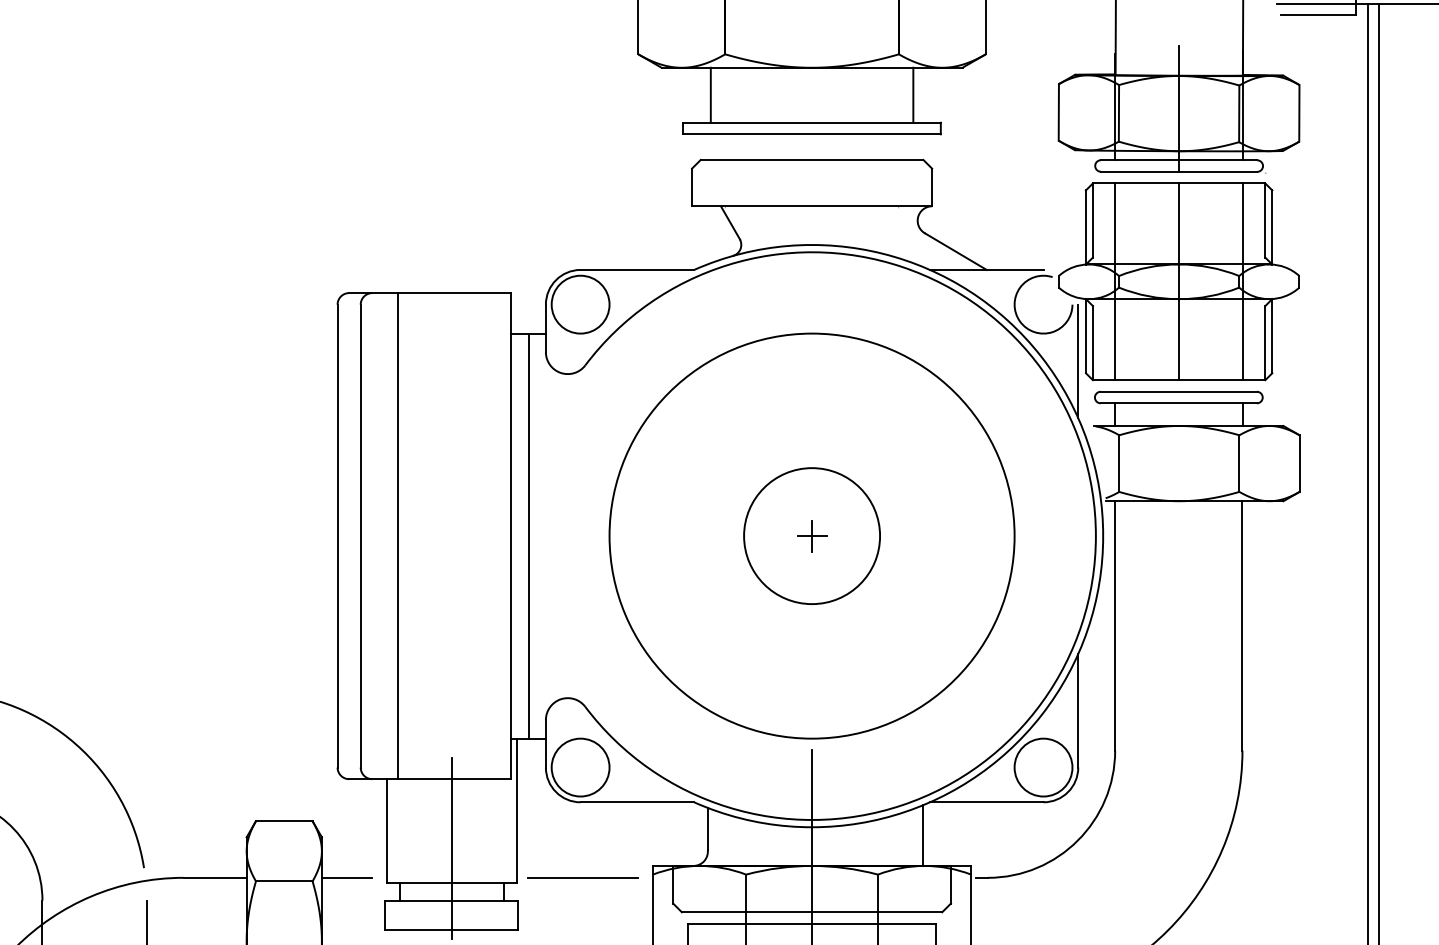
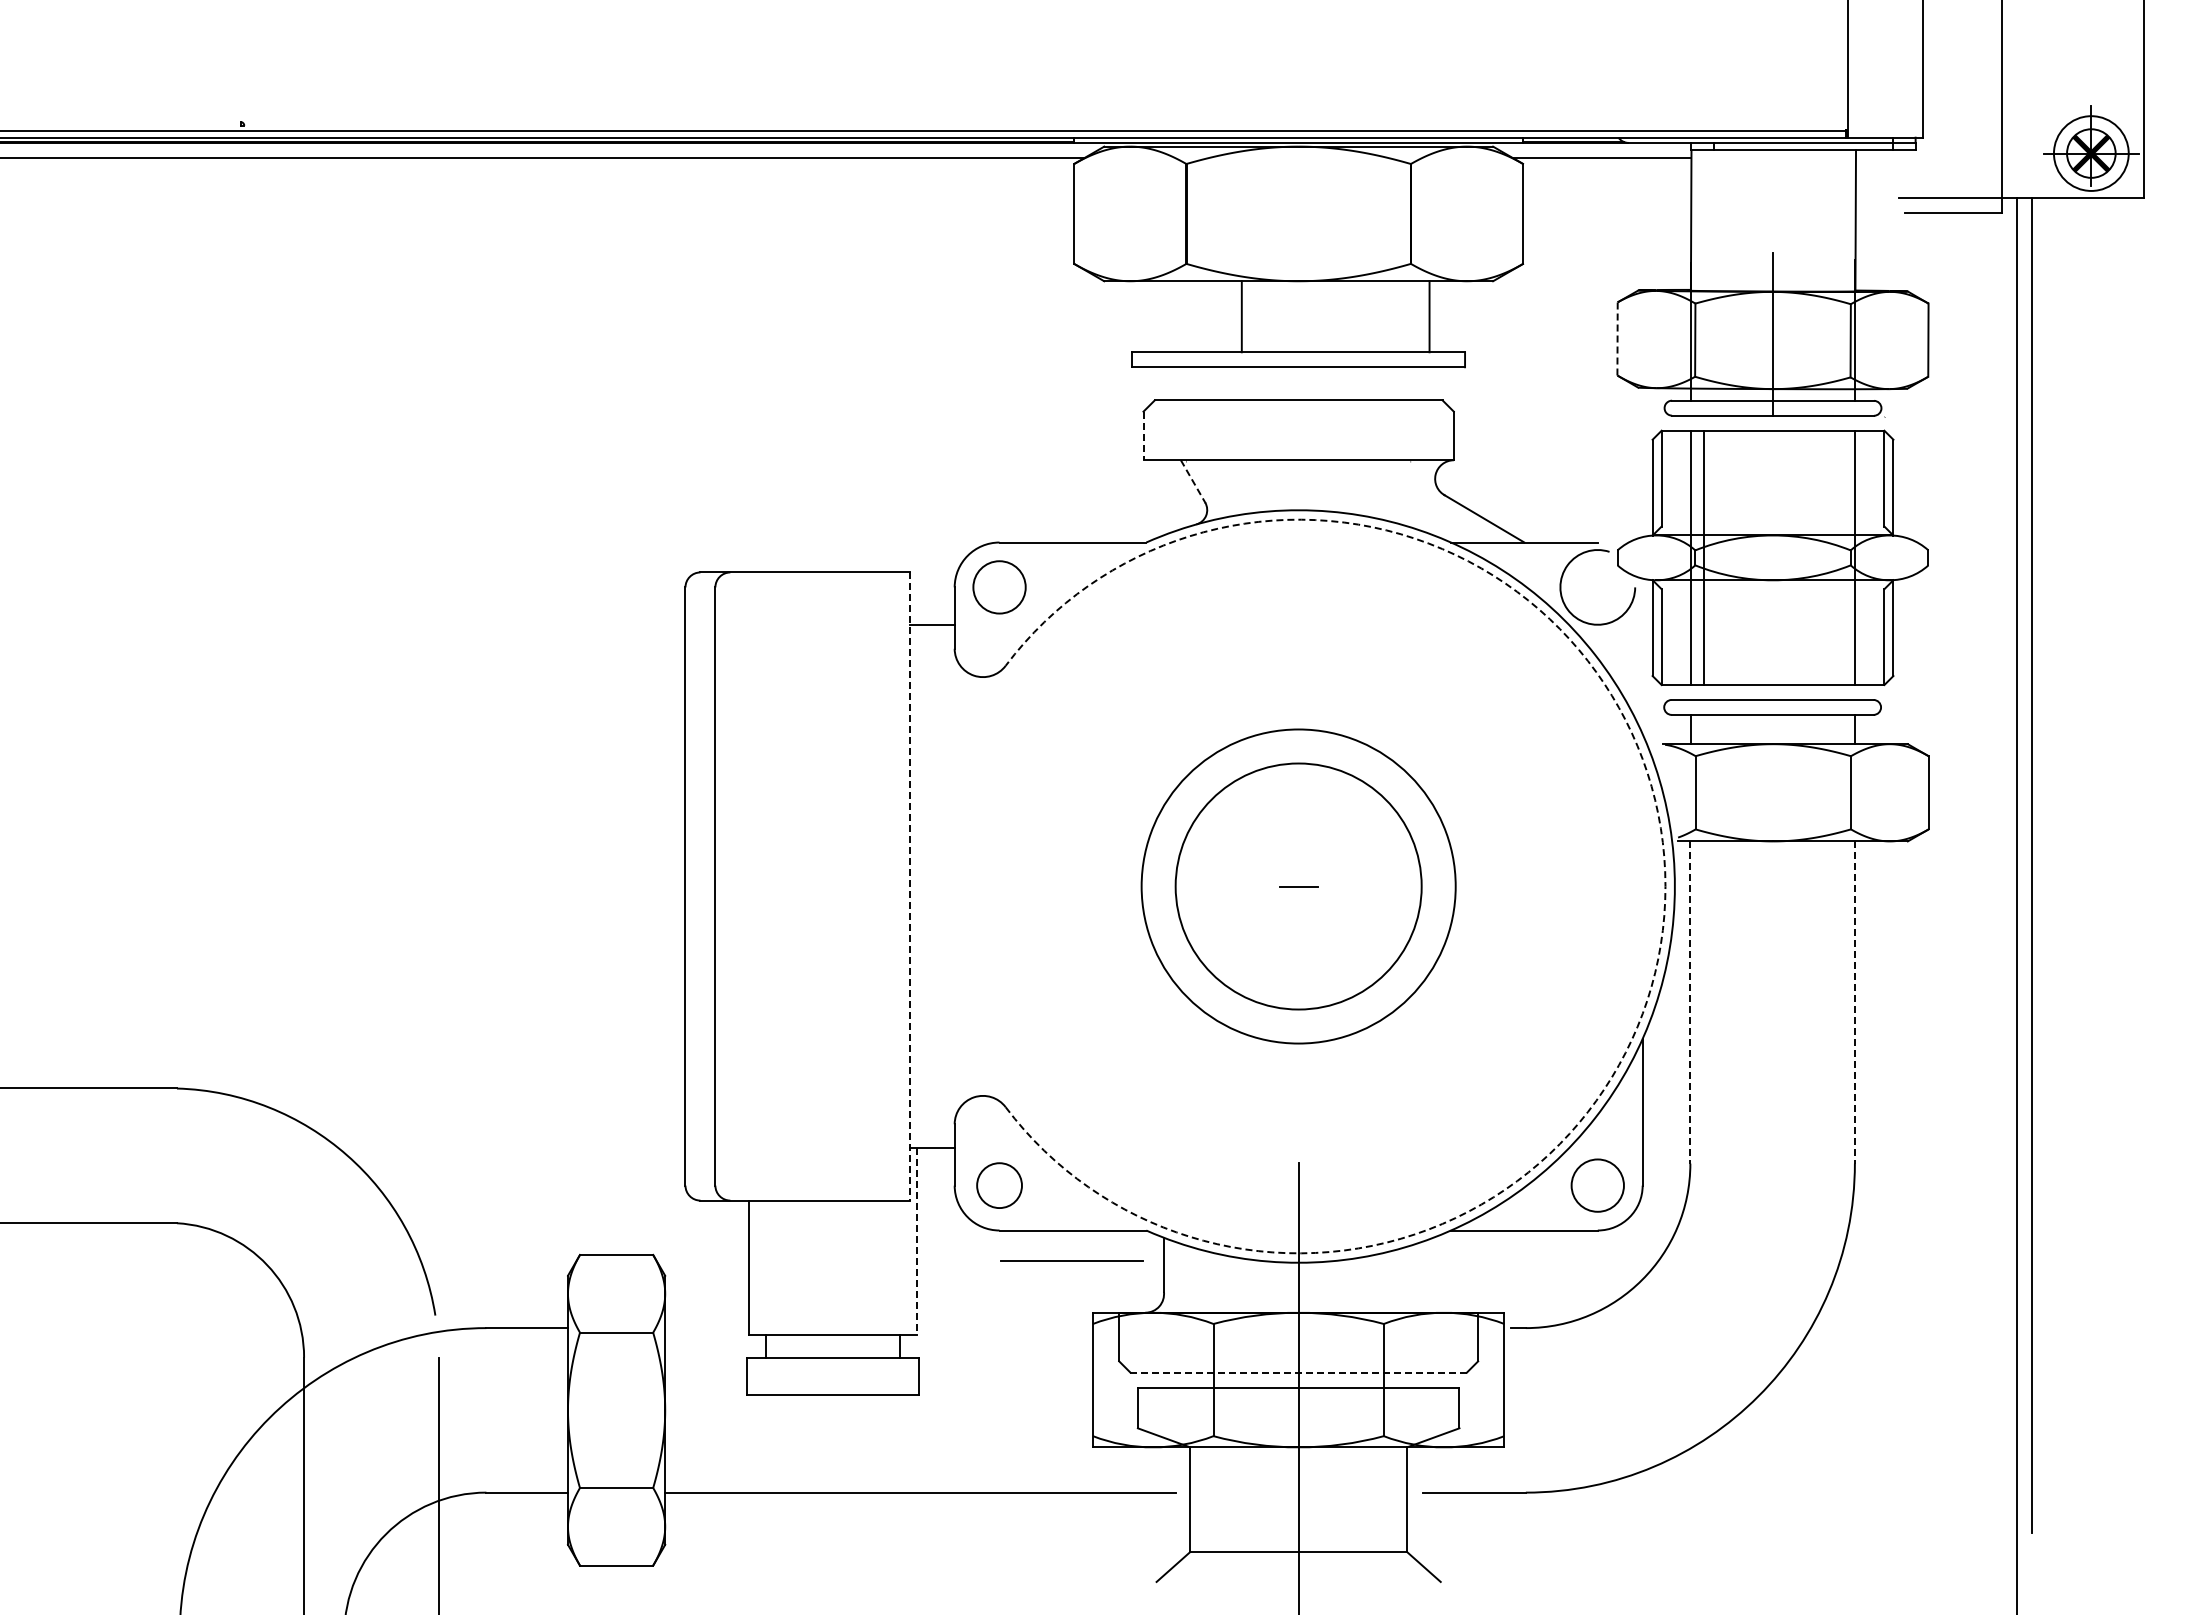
line: (710, 95) -> (1241, 316), moved
line: (1058, 112) -> (1617, 338), solid -> dashed
line: (691, 187) -> (1143, 436), solid -> dashed
line: (730, 222) -> (1193, 481), solid -> dashed
line: (1179, 281) -> (1704, 557), moved
circle: (580, 304) -> (999, 587), size x0.7
line: (1078, 361) -> (1642, 660), removed
line: (398, 536) -> (764, 886), removed
line: (510, 536) -> (909, 887), solid -> dashed
line: (528, 536) -> (932, 886), removed
circle: (811, 536) -> (1298, 886), size x0.6
circle: (811, 536) -> (1298, 886), size x1.4
line: (811, 536) -> (1298, 886), removed
arc: (1095, 536) -> (1665, 886), solid -> dashed
line: (1115, 626) -> (1690, 1003), solid -> dashed
line: (1242, 626) -> (1854, 1003), solid -> dashed
circle: (580, 767) -> (999, 1185), size x0.6
circle: (1043, 767) -> (1597, 1185), size x0.7
line: (517, 811) -> (917, 1242), solid -> dashed
line: (923, 835) -> (1442, 1273), removed
line: (452, 847) -> (833, 1289), removed
line: (582, 877) -> (1071, 1260), moved
line: (346, 878) -> (697, 1328), removed
line: (812, 912) -> (1299, 1372), solid -> dashed

